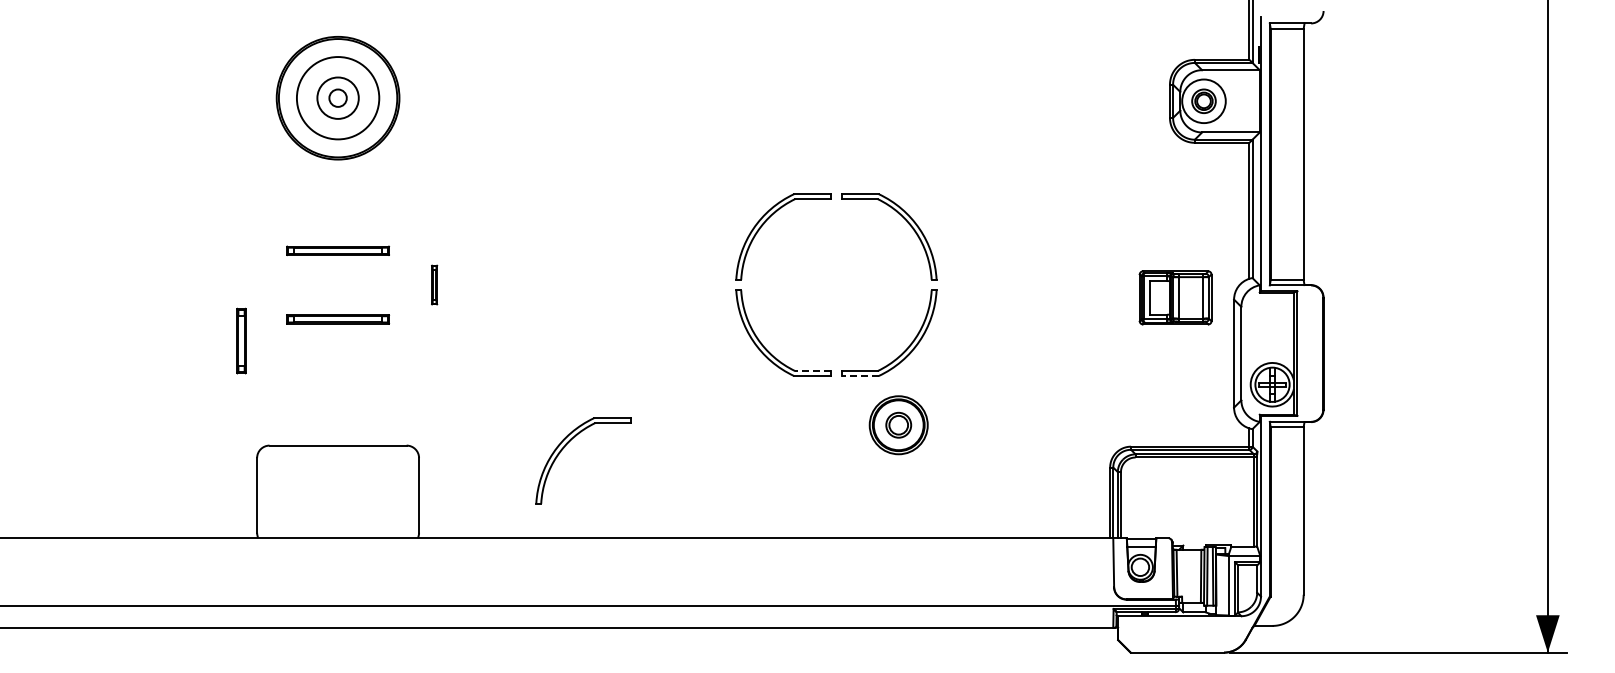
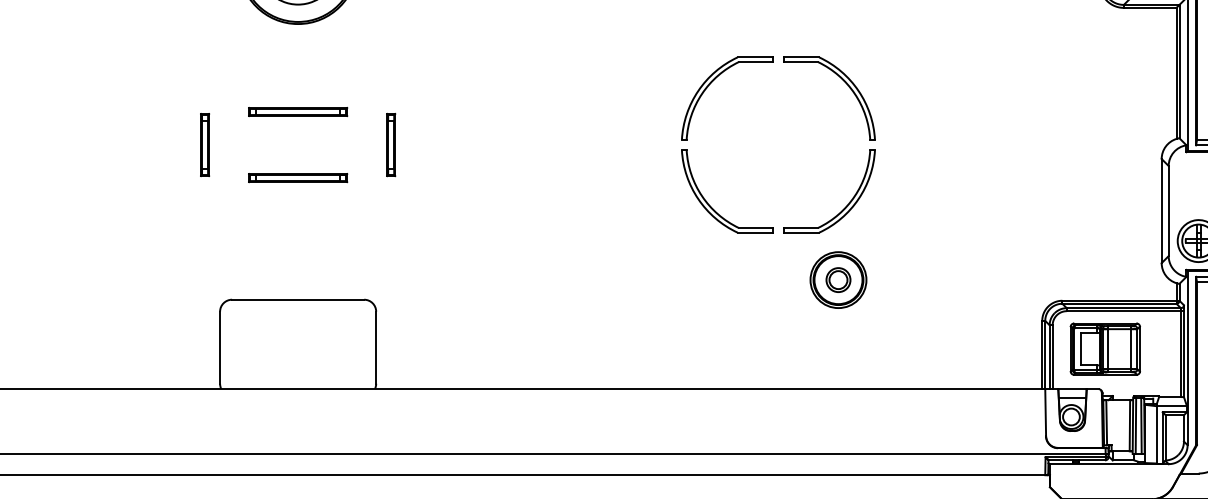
part: (434, 284) -> (391, 144), size x1.67
part: (1175, 297) -> (1105, 348), moved
part: (241, 340) -> (205, 144), moved
line: (813, 371) -> (756, 228), dashed -> solid
line: (860, 376) -> (801, 233), dashed -> solid
part: (564, 448) -> (516, 302), removed

